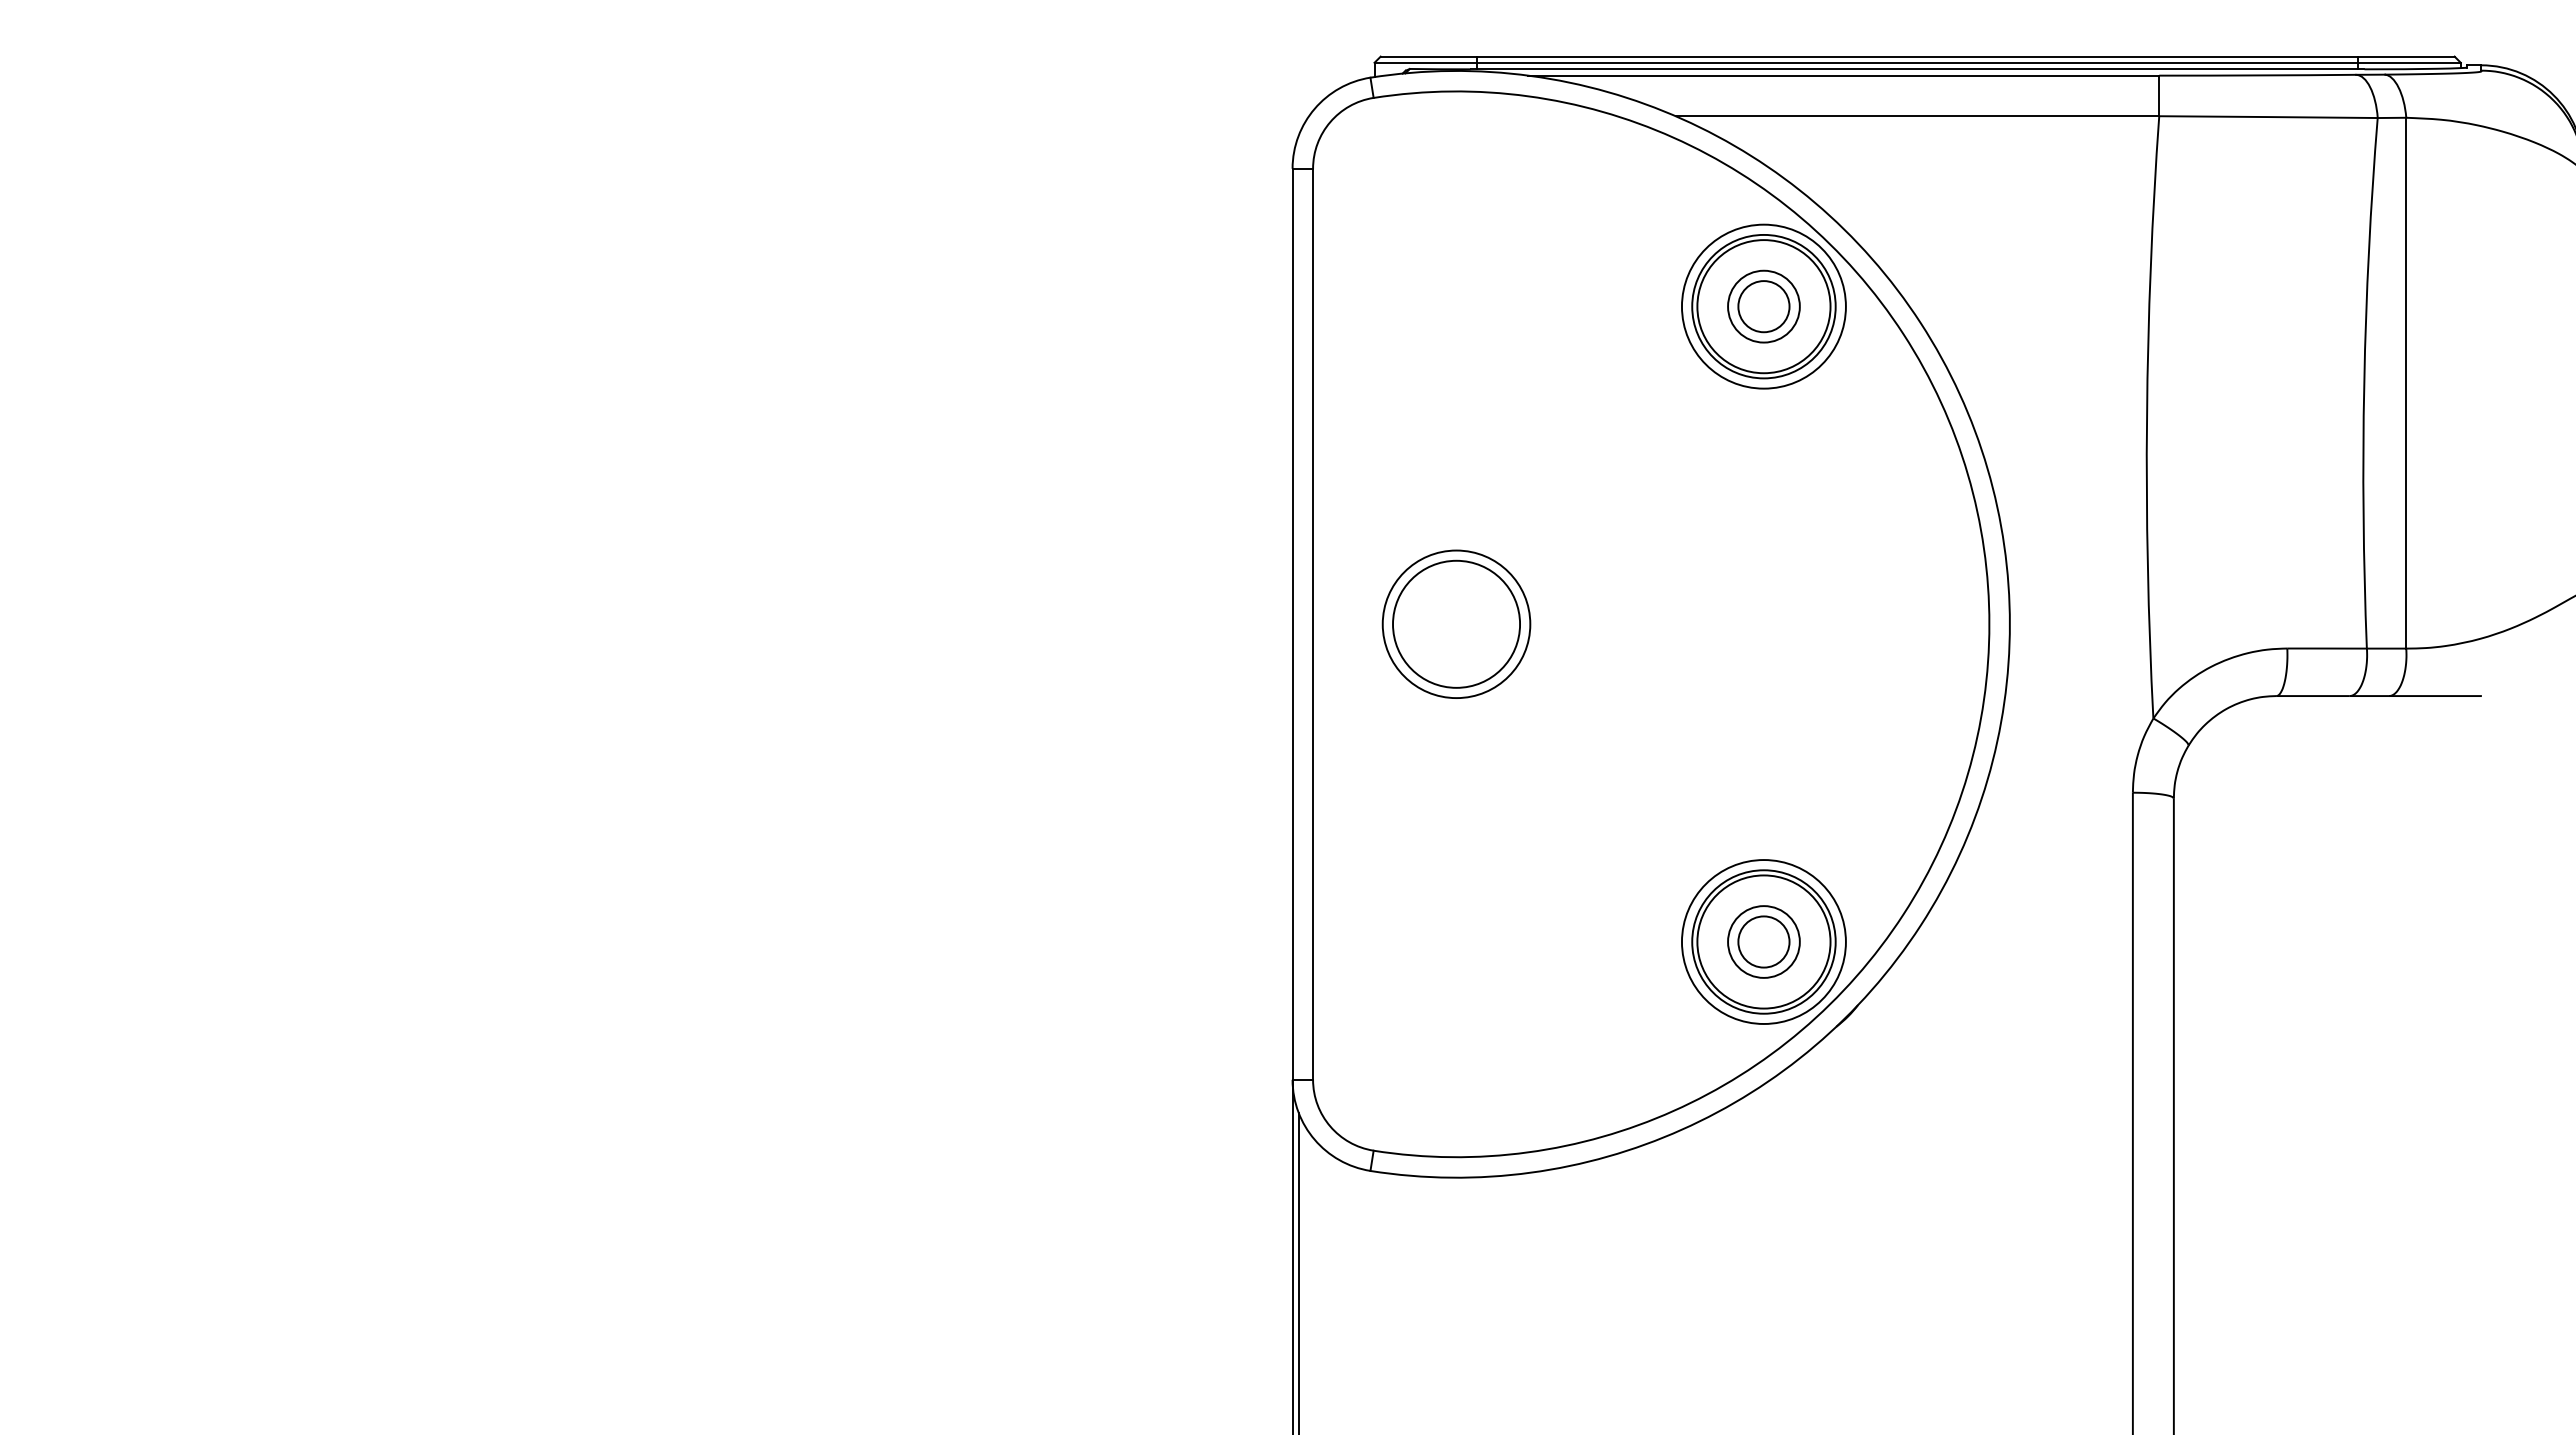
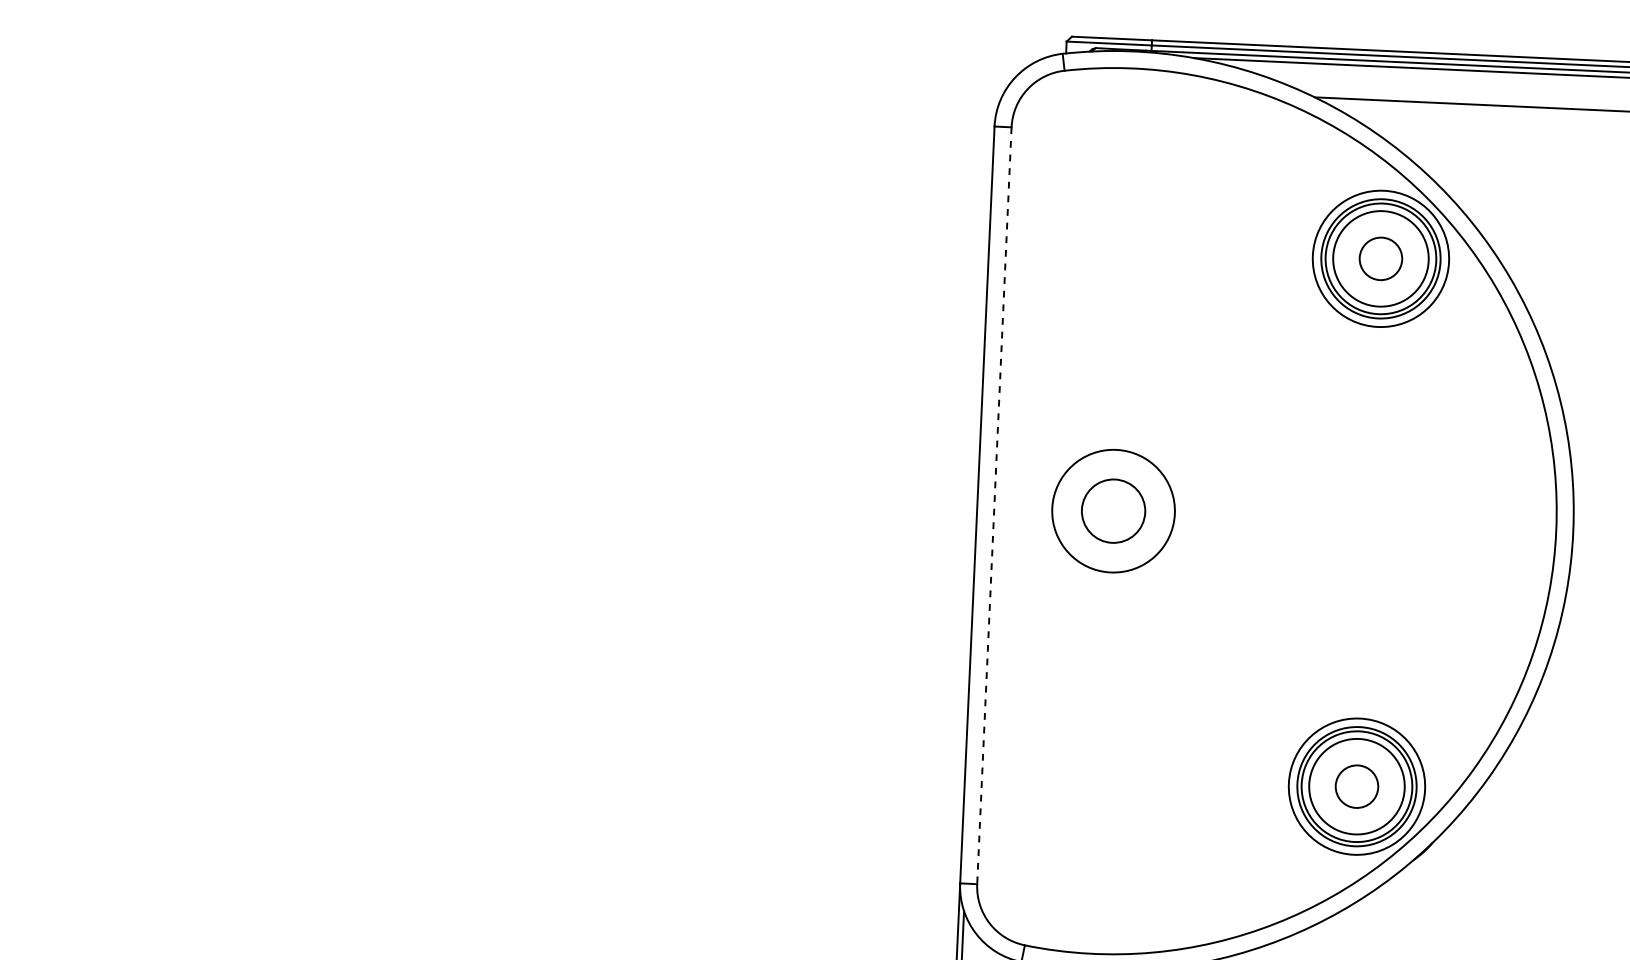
circle: (1763, 306) -> (1380, 258), size x1.6
circle: (1456, 623) -> (1113, 510), size x0.6
line: (1313, 624) -> (994, 505), solid -> dashed
circle: (1763, 941) -> (1356, 786), size x1.6

